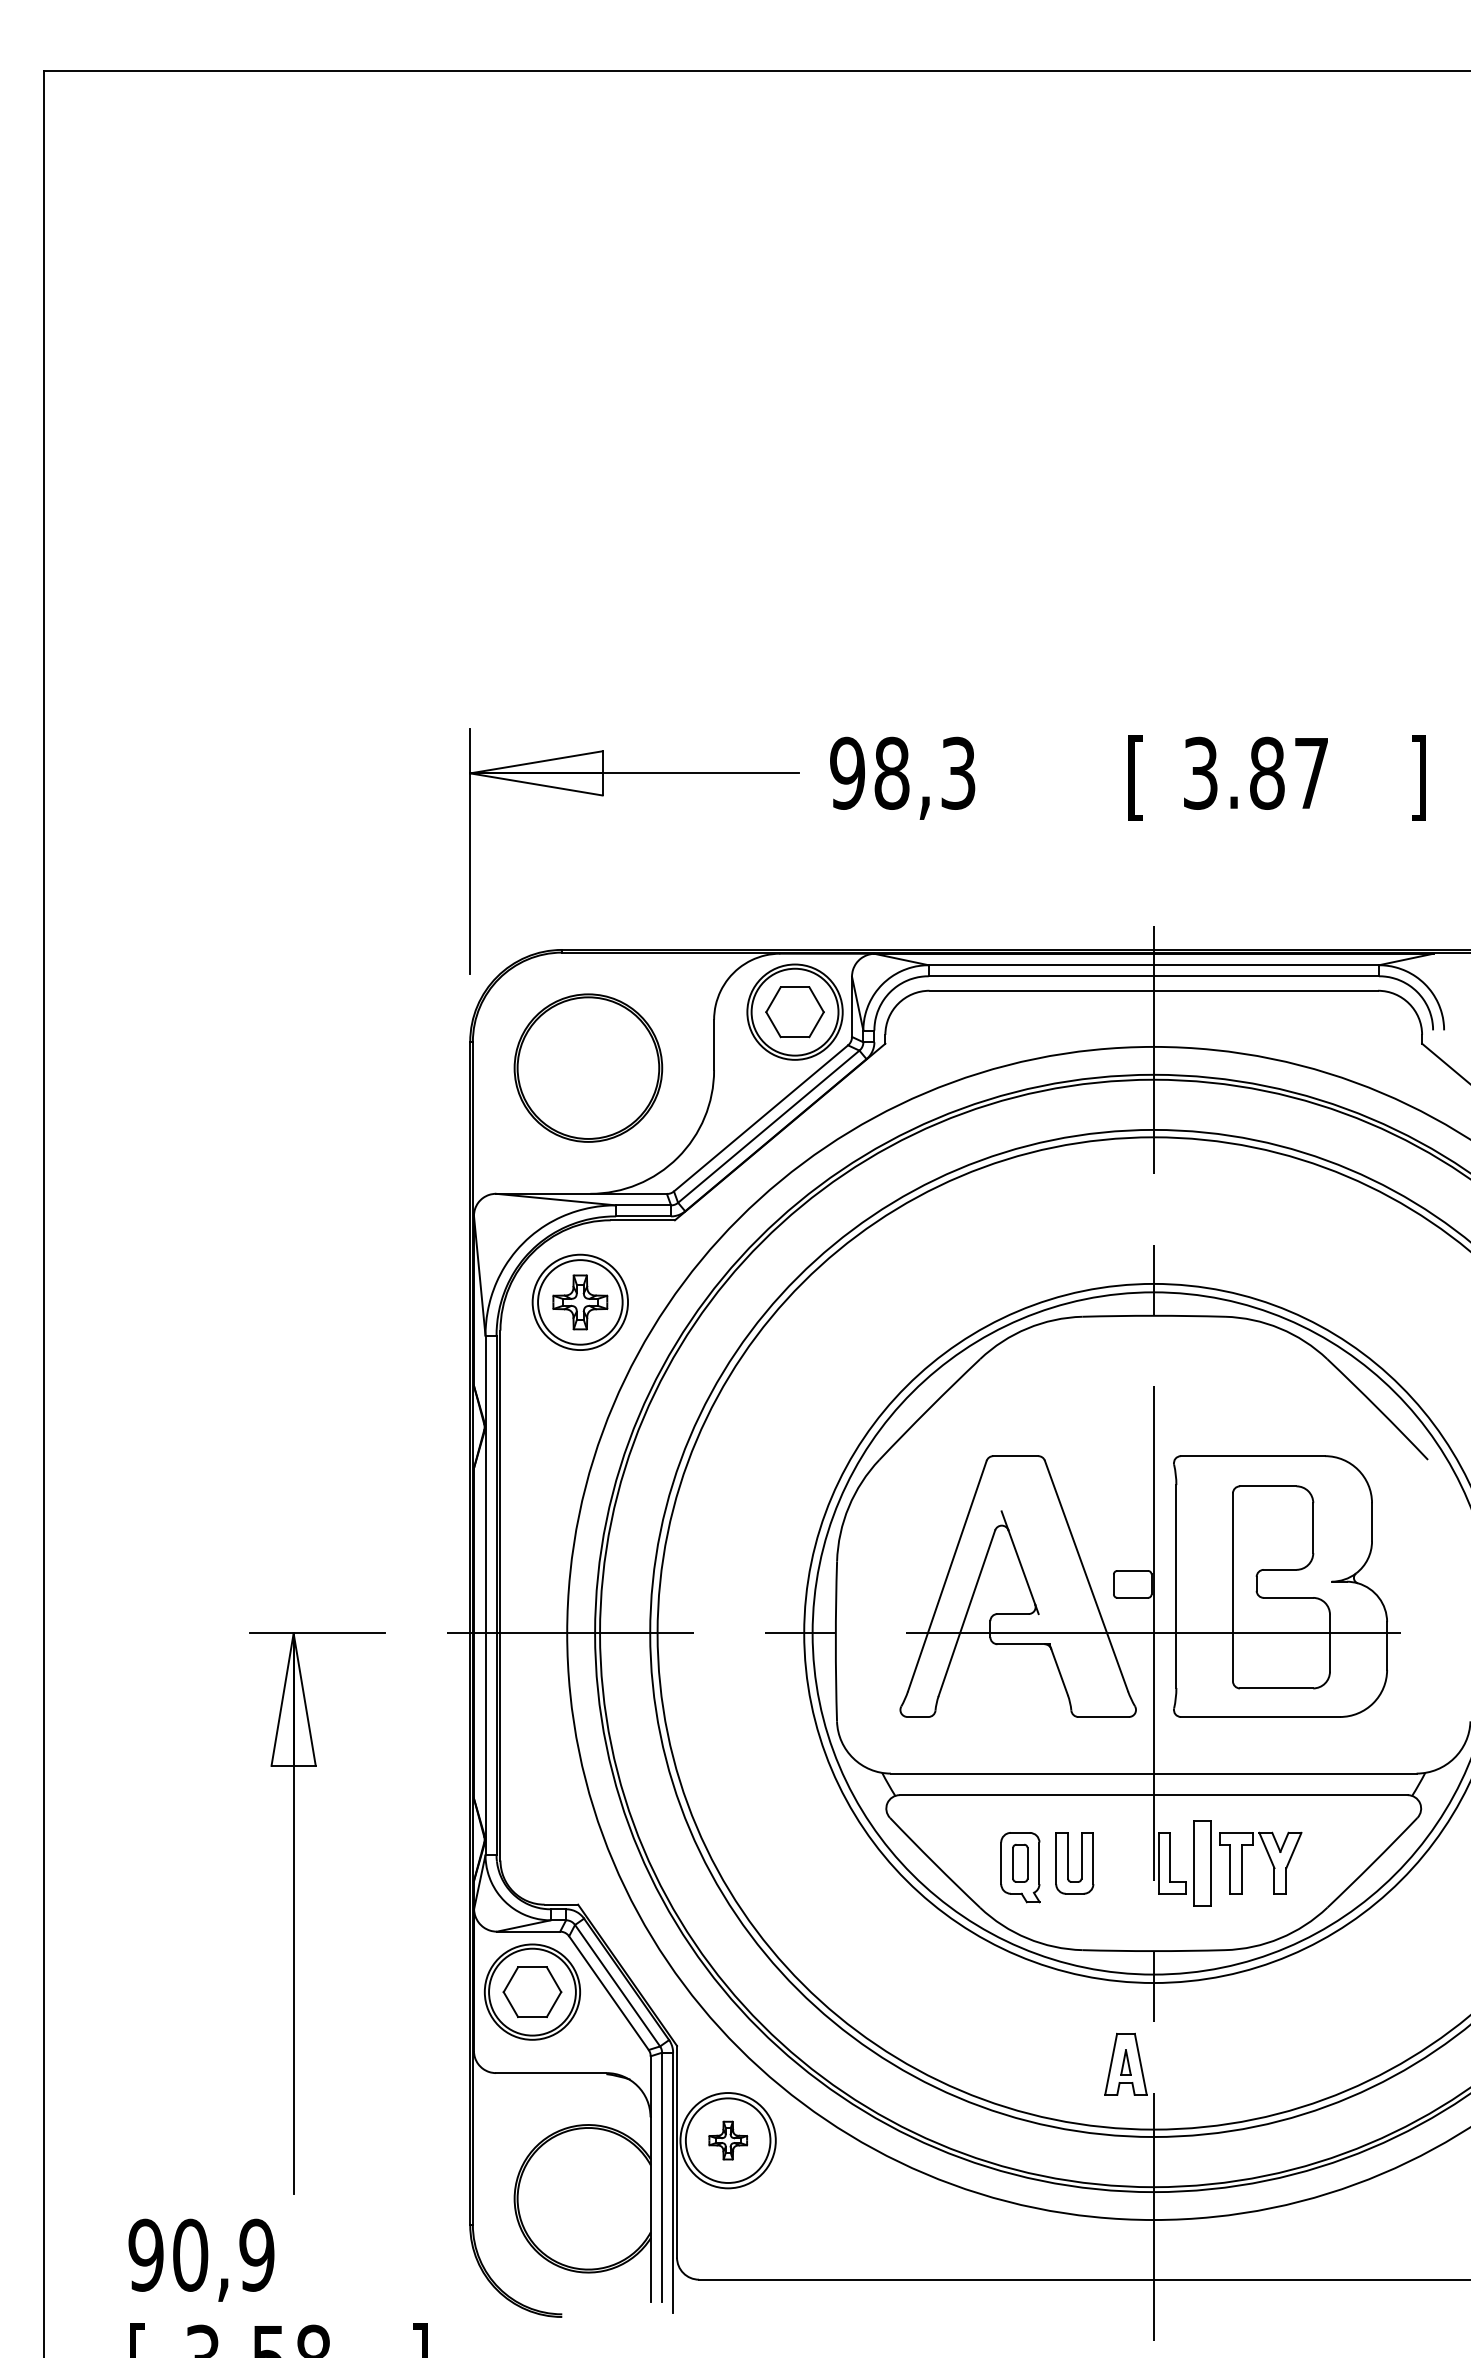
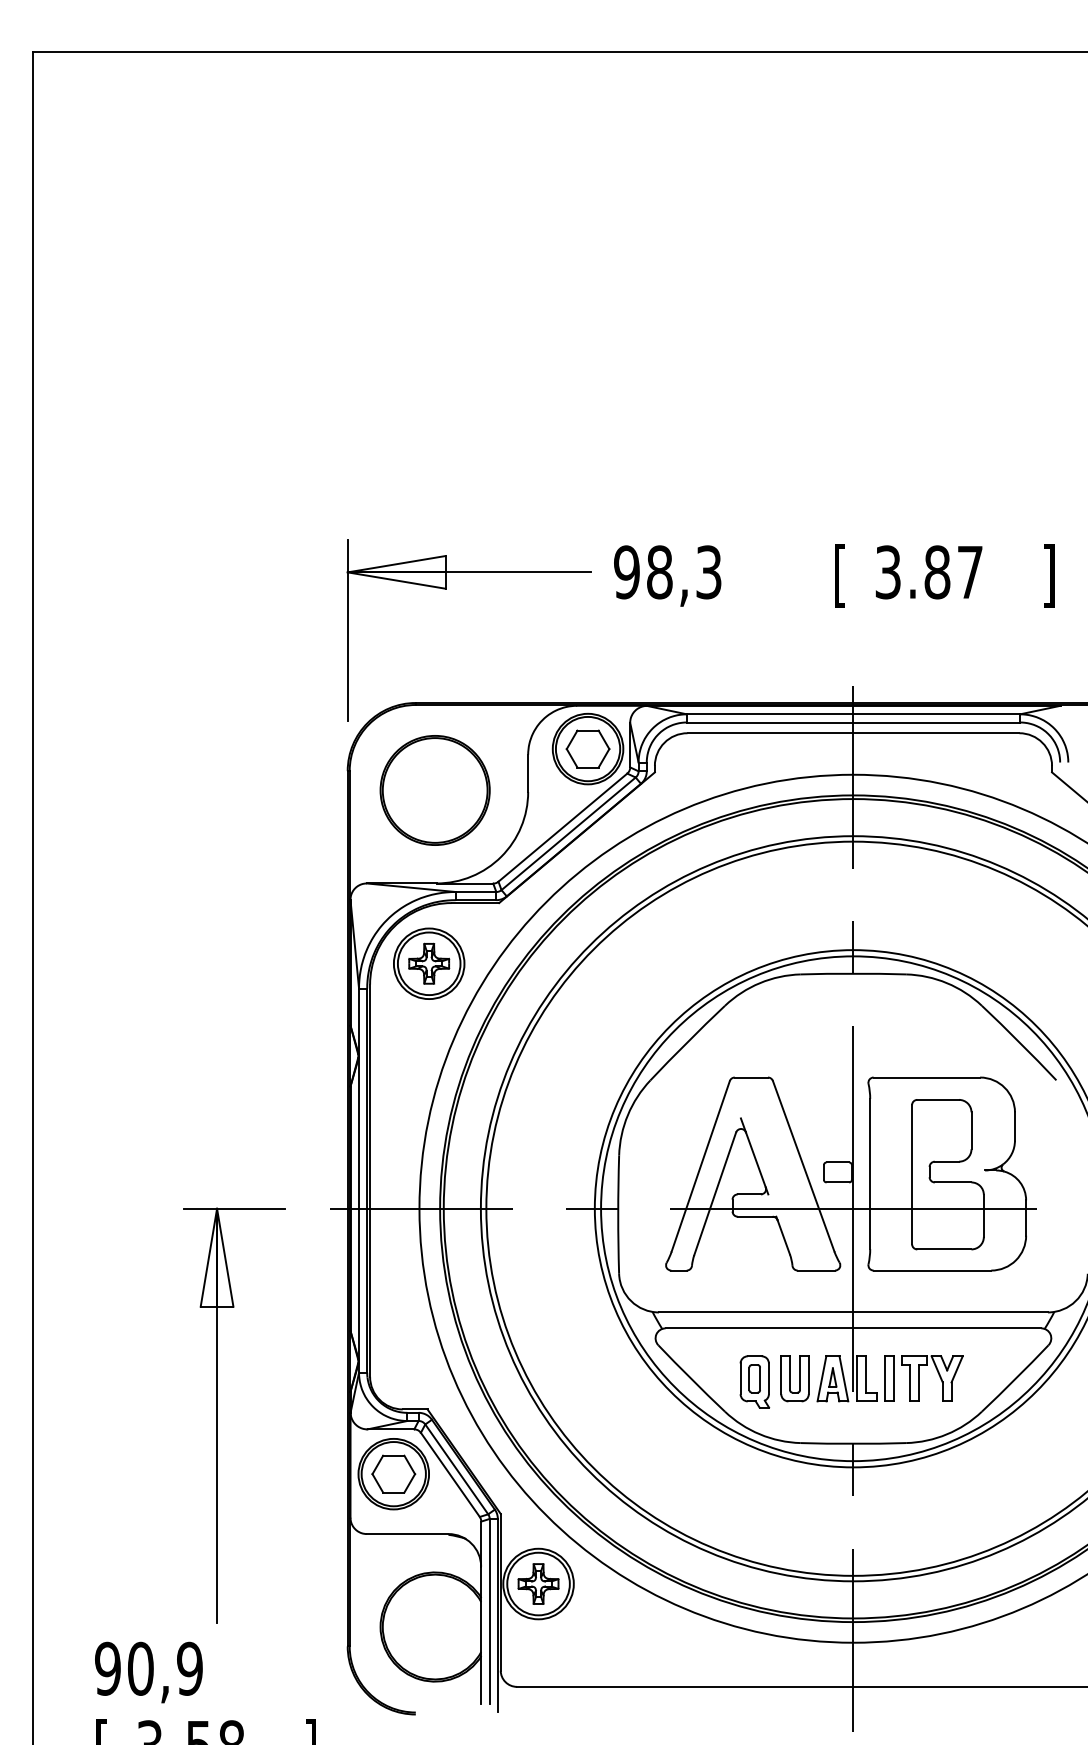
part: (1202, 1863) -> (889, 1378), size x0.71
part: (1125, 2063) -> (832, 1378), moved
part: (728, 2140) -> (538, 1583), size x1.43

